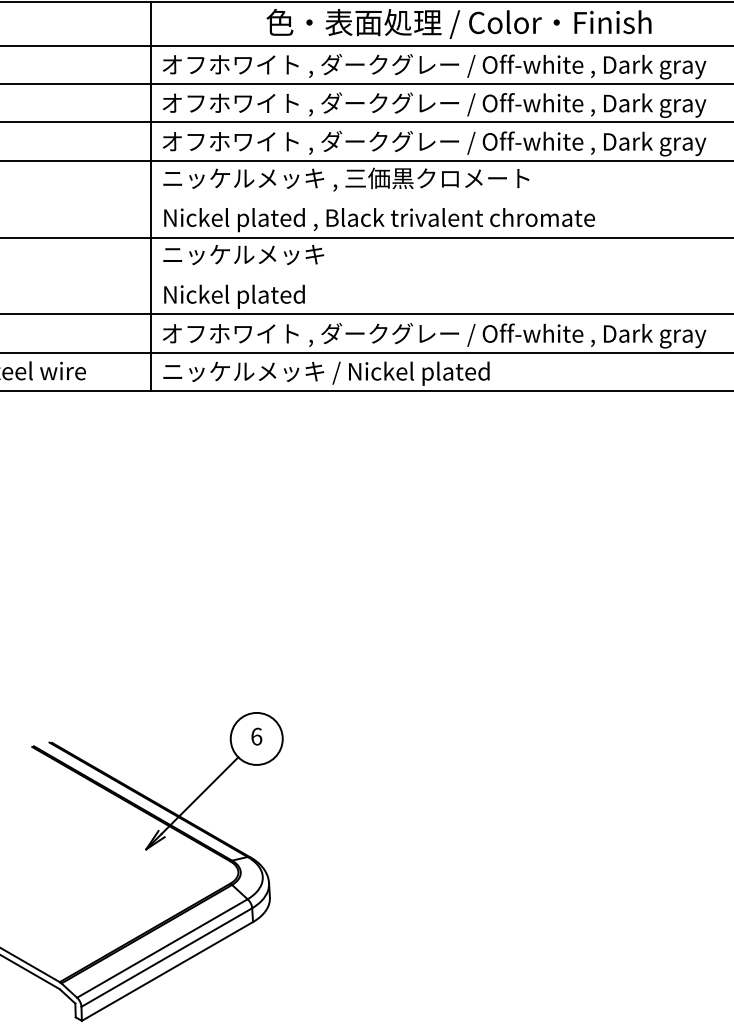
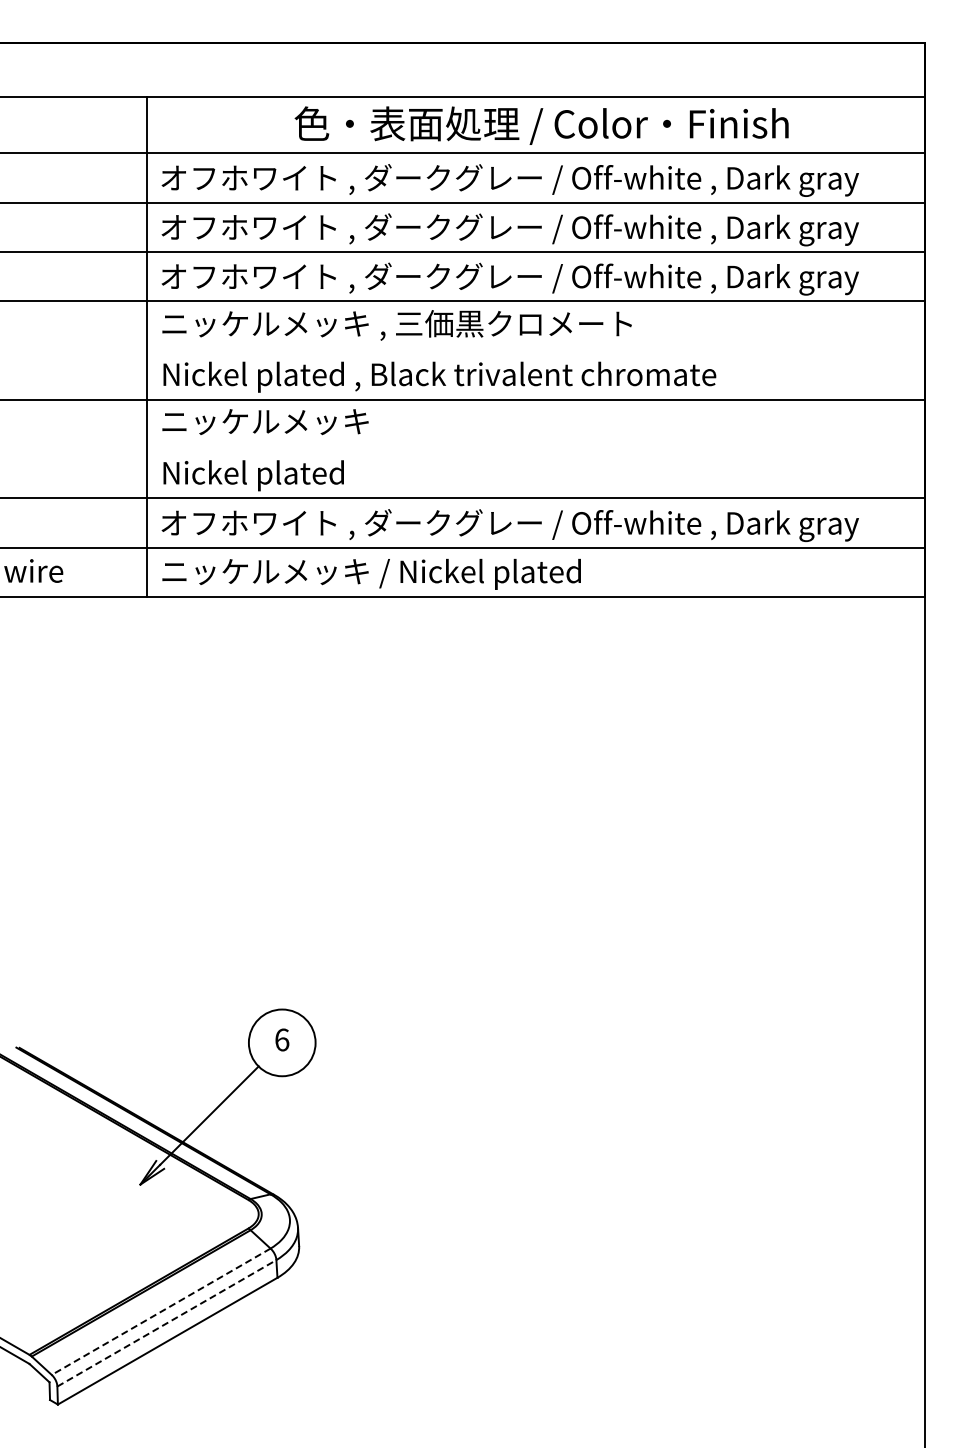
line: (161, 949) -> (160, 1312), solid -> dashed
line: (167, 957) -> (167, 1323), solid -> dashed

